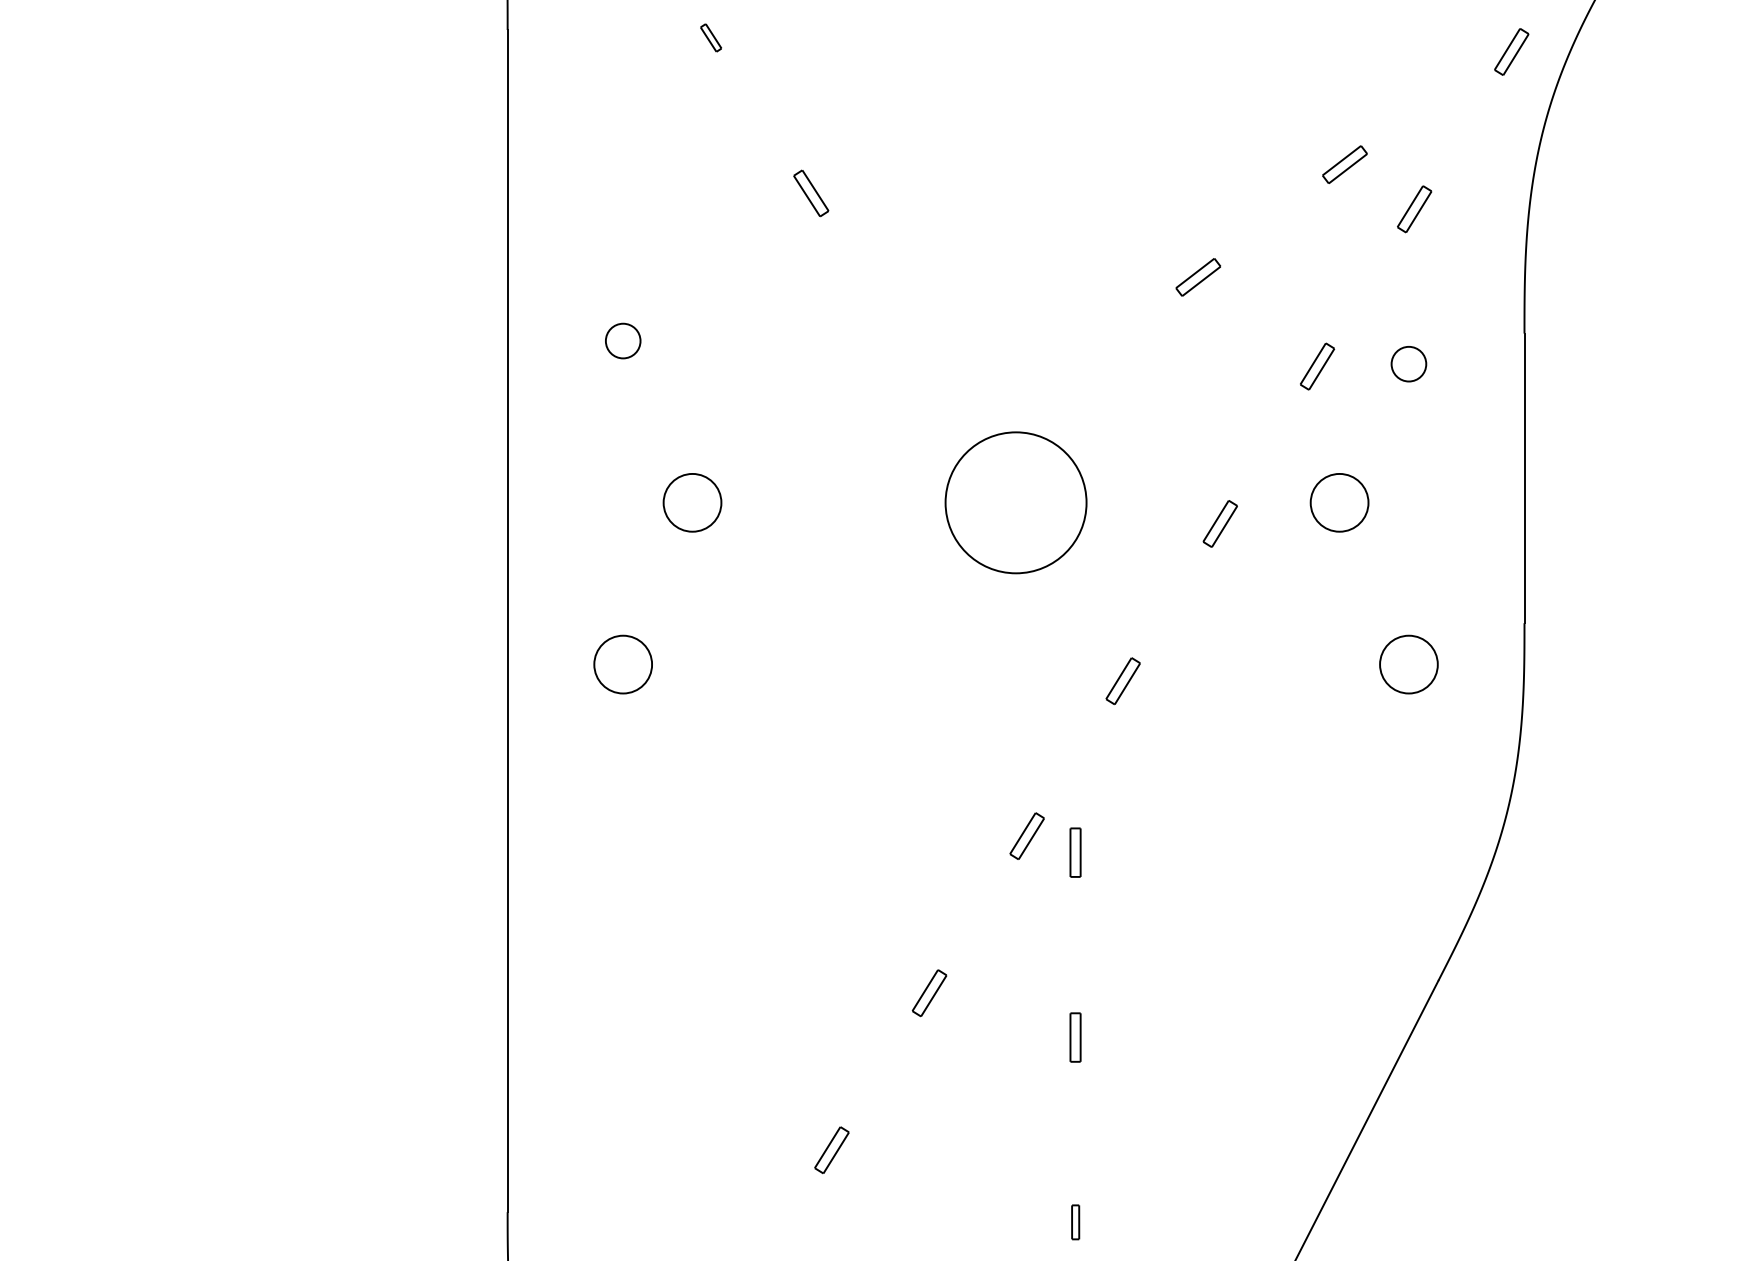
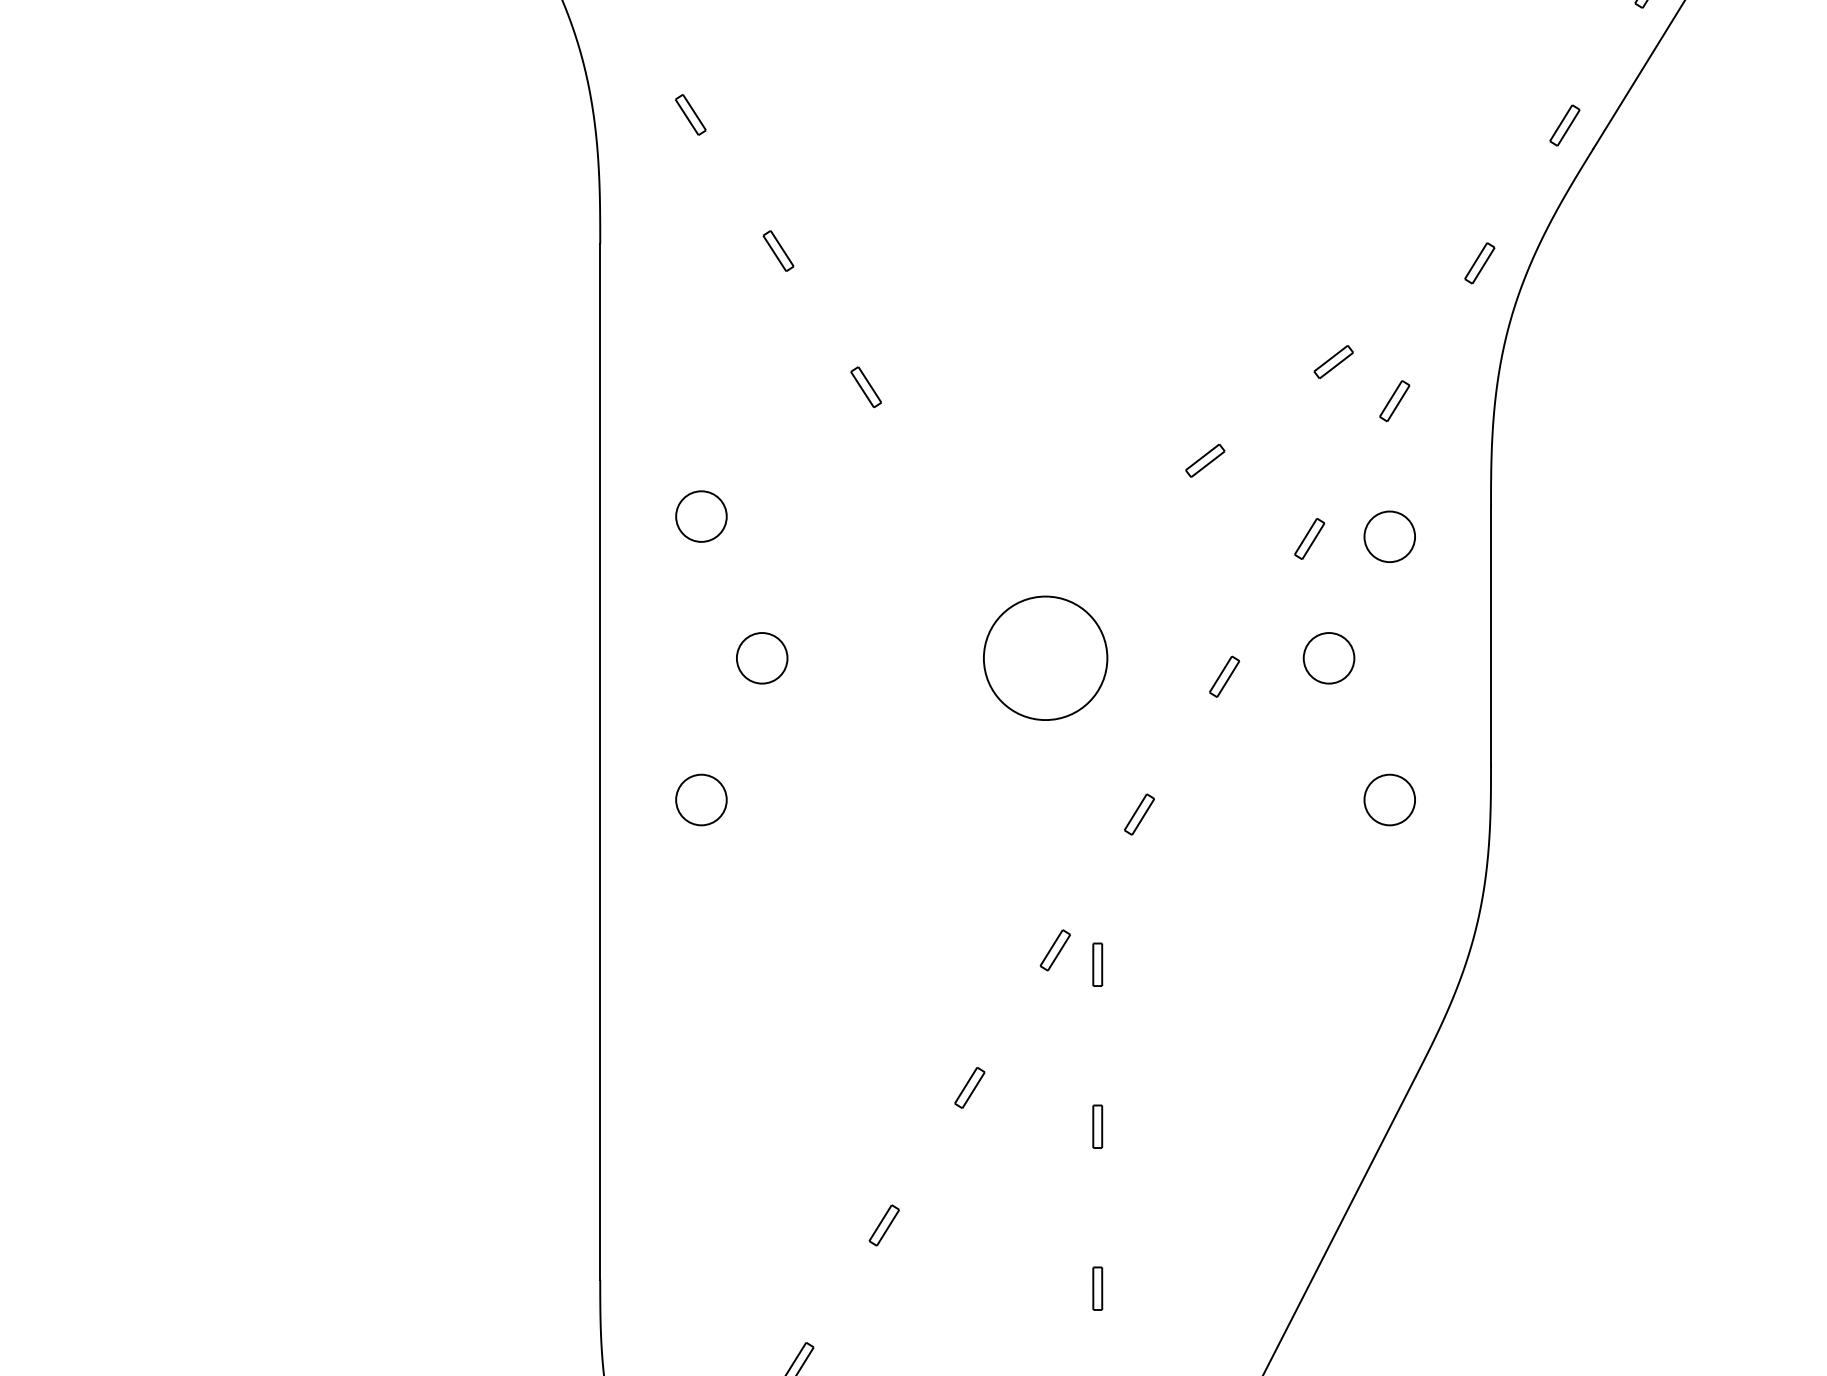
part: (711, 37) -> (778, 250), size x1.67
circle: (623, 340) -> (701, 516), size x1.67
circle: (1408, 363) -> (1389, 536), size x1.67
part: (1075, 1222) -> (1097, 1288), size x1.43

